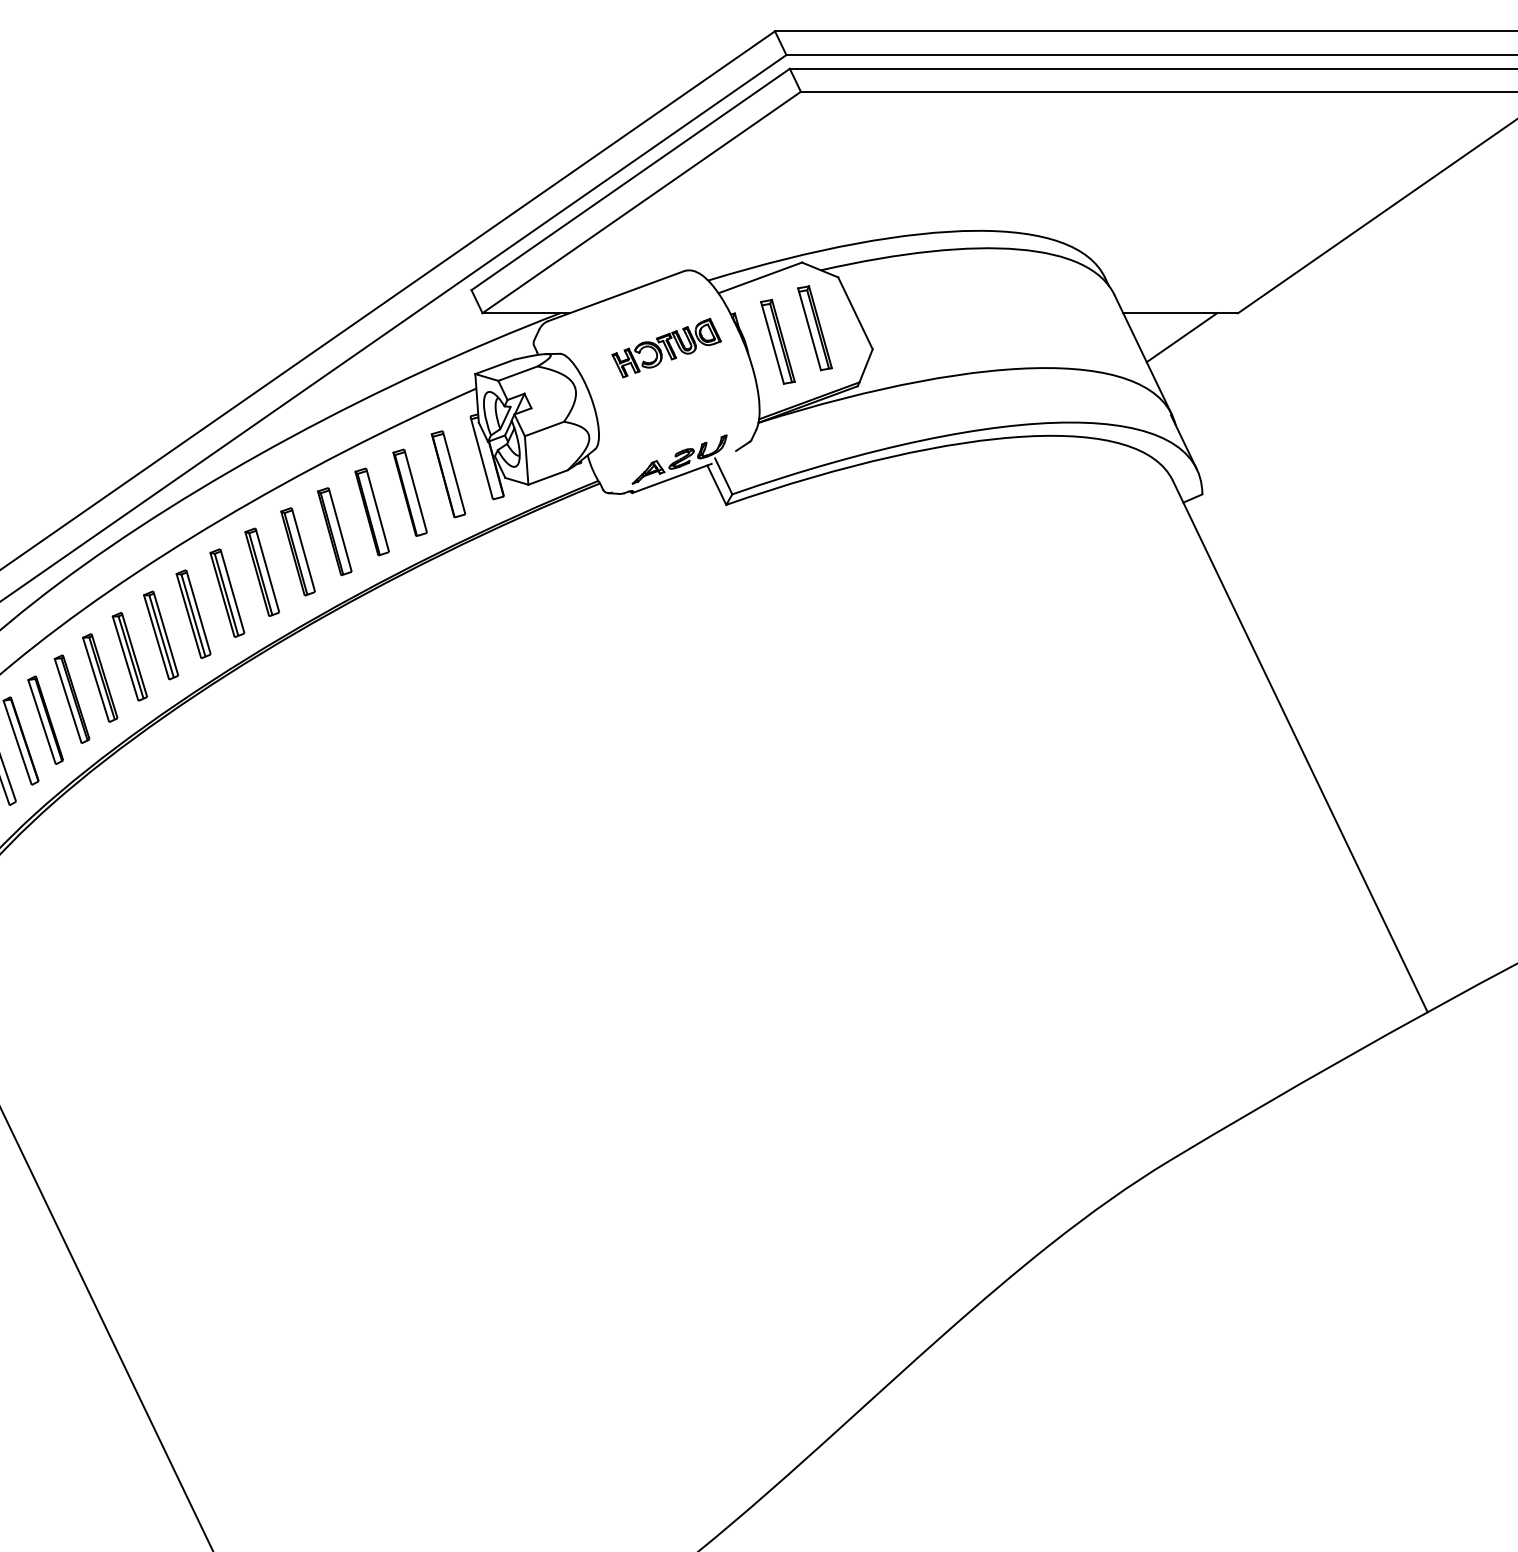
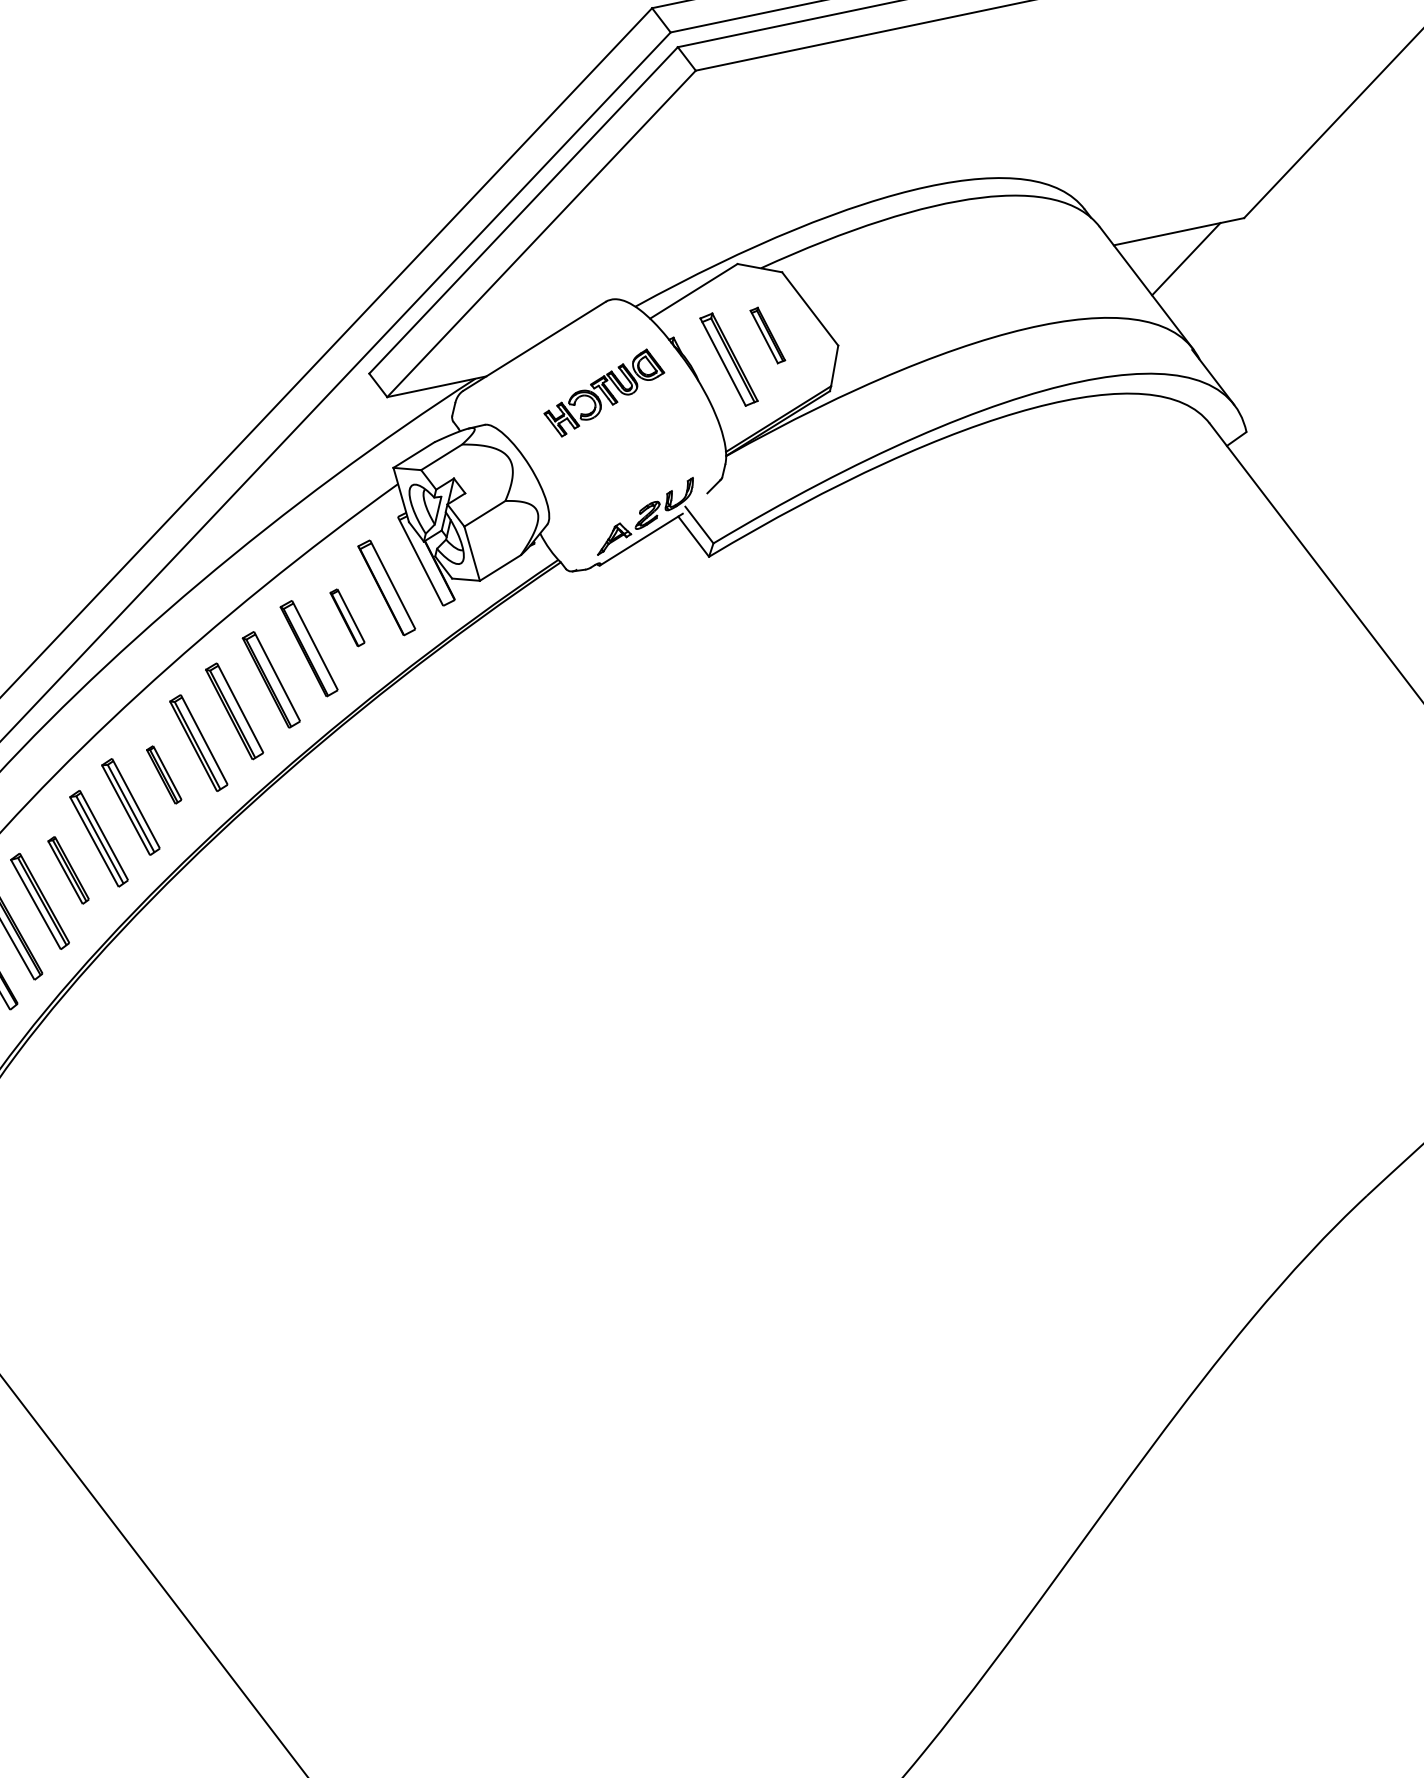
part: (814, 328) -> (767, 335), size x0.6
part: (409, 492) -> (346, 617), size x0.6
part: (227, 592) -> (164, 774), size x0.6
part: (129, 656) -> (68, 870), size x0.7

